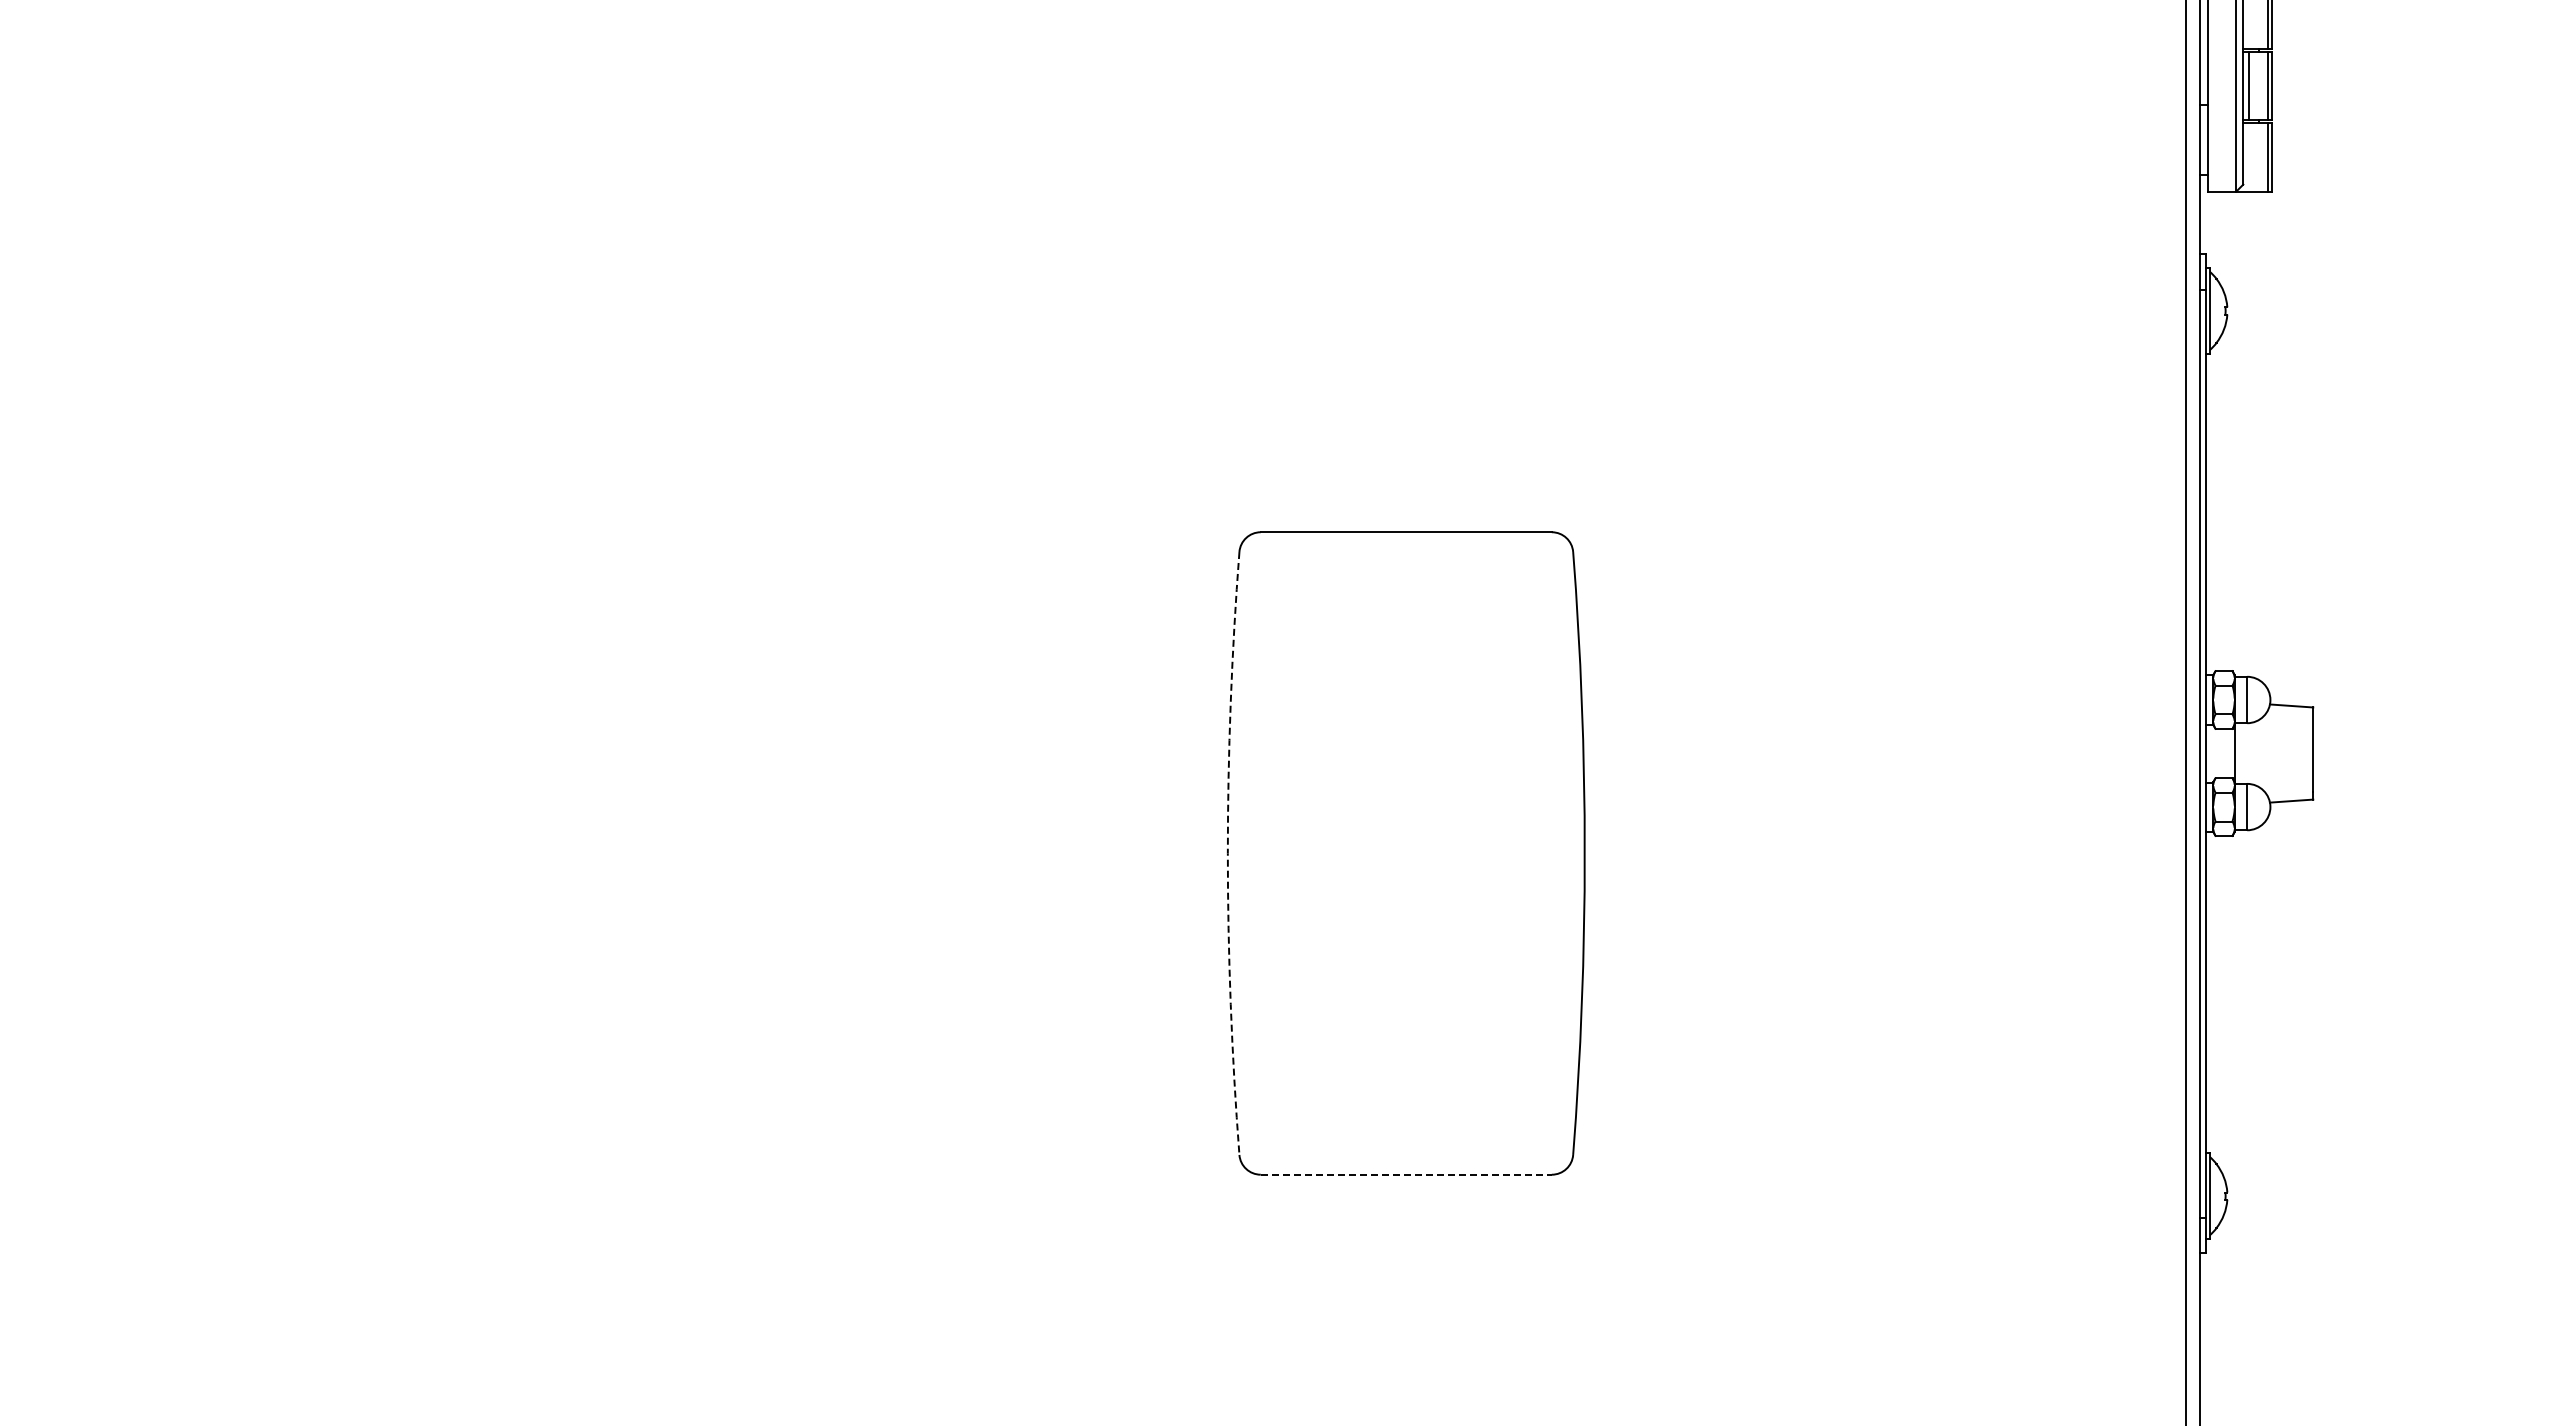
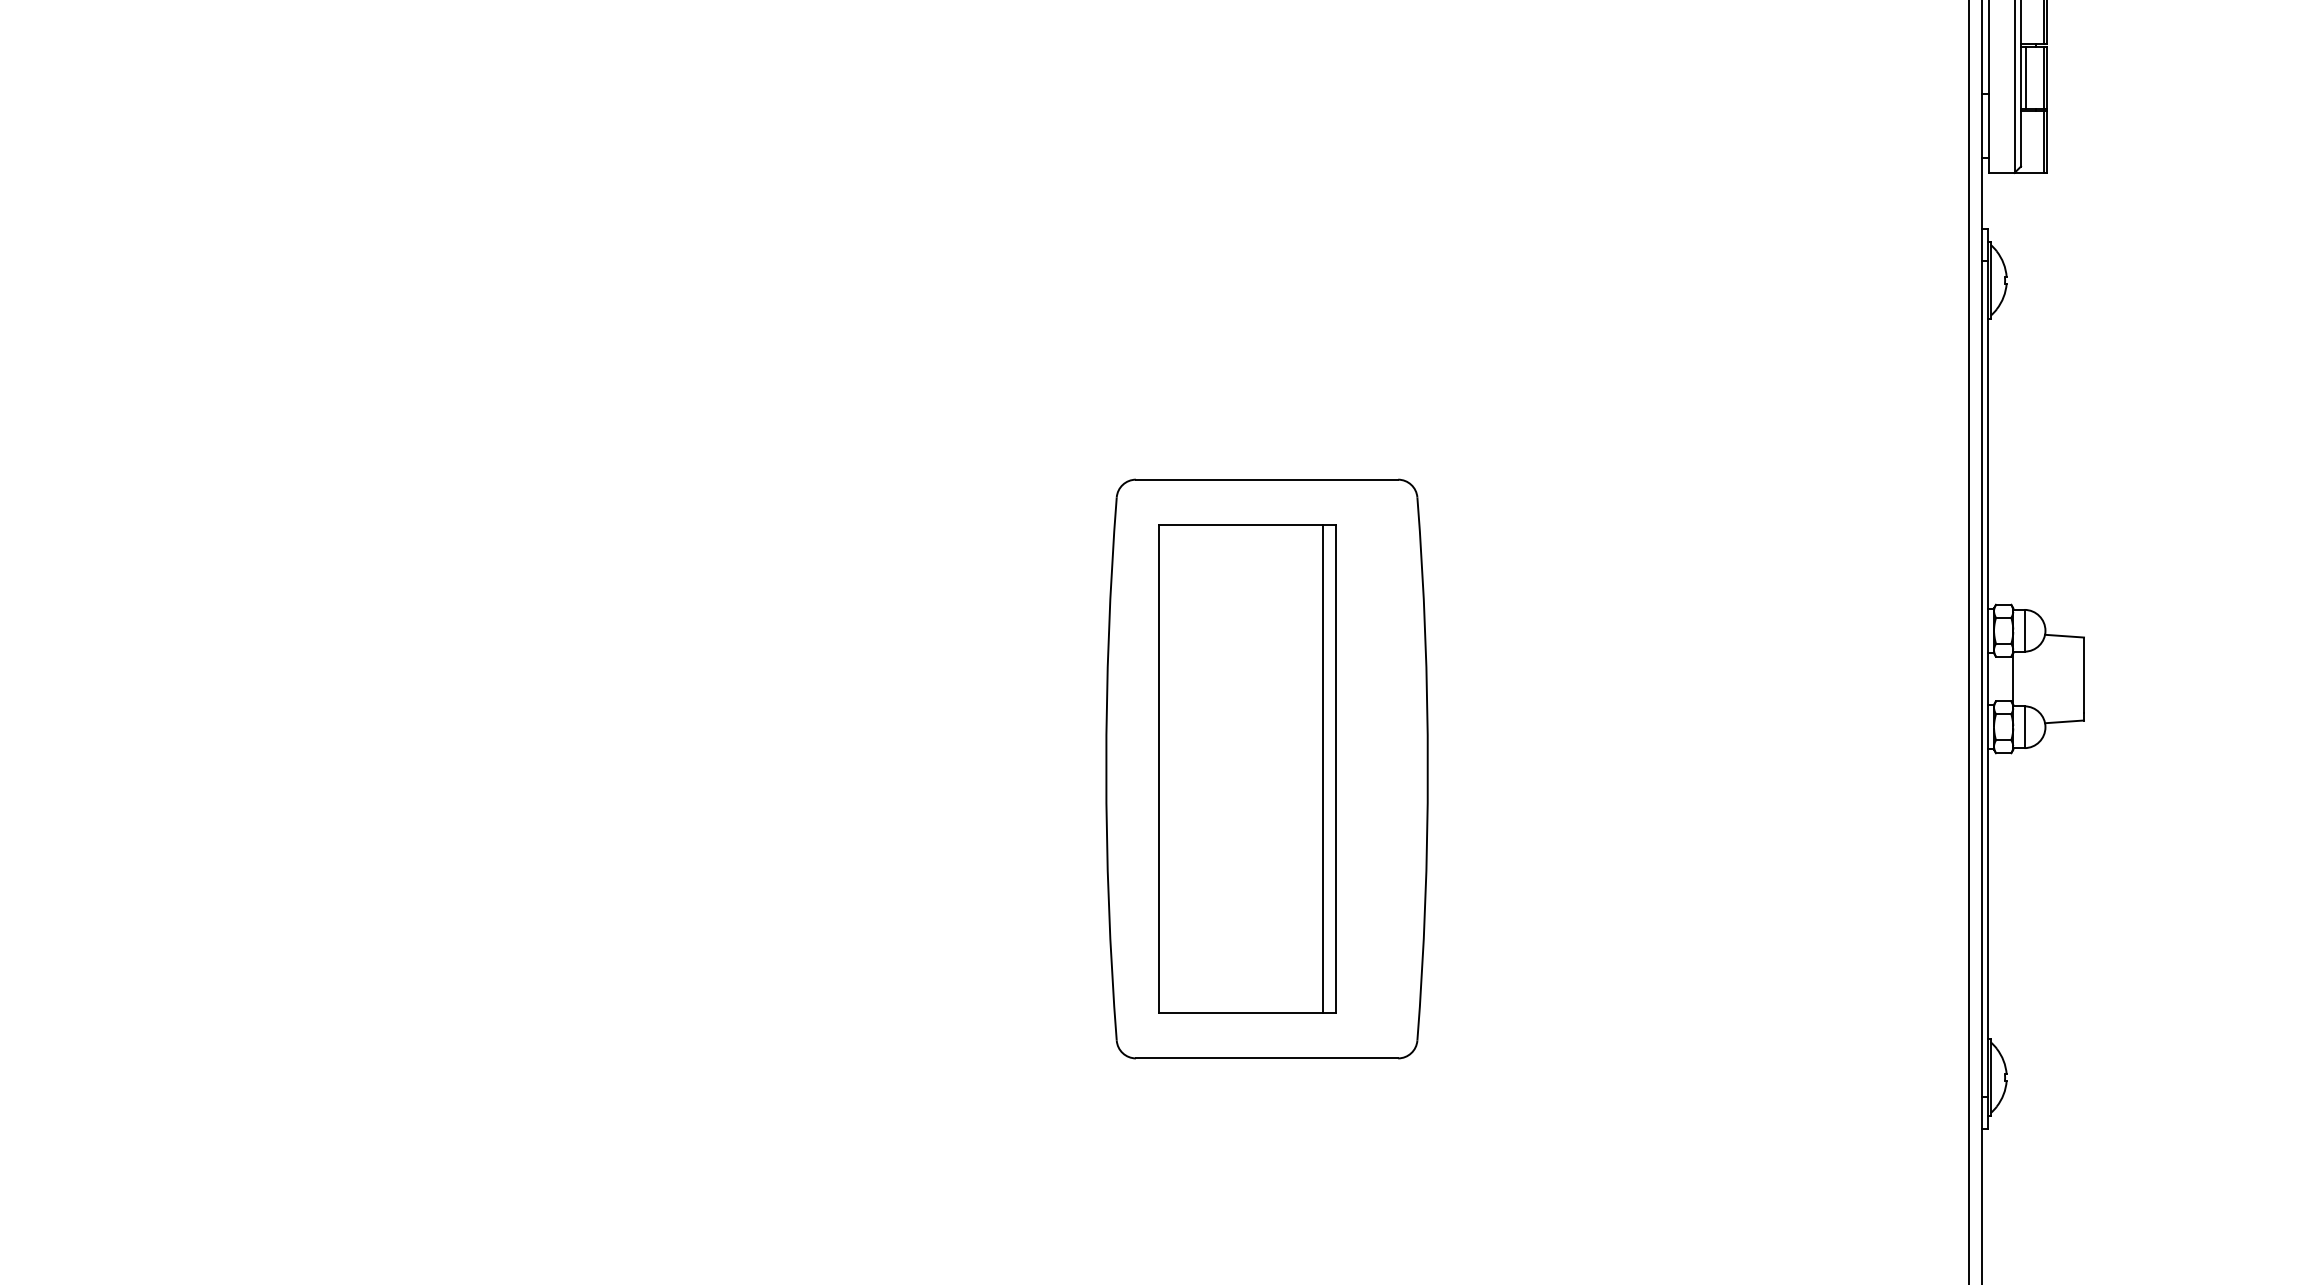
arc: (1227, 853) -> (1106, 769), dashed -> solid
part: (1384, 853) -> (1247, 769), added
line: (1406, 1174) -> (1267, 1058), dashed -> solid

